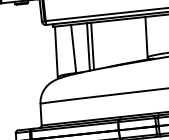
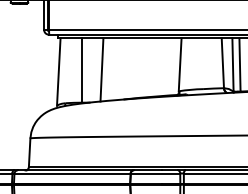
line: (92, 46) -> (107, 69), removed

